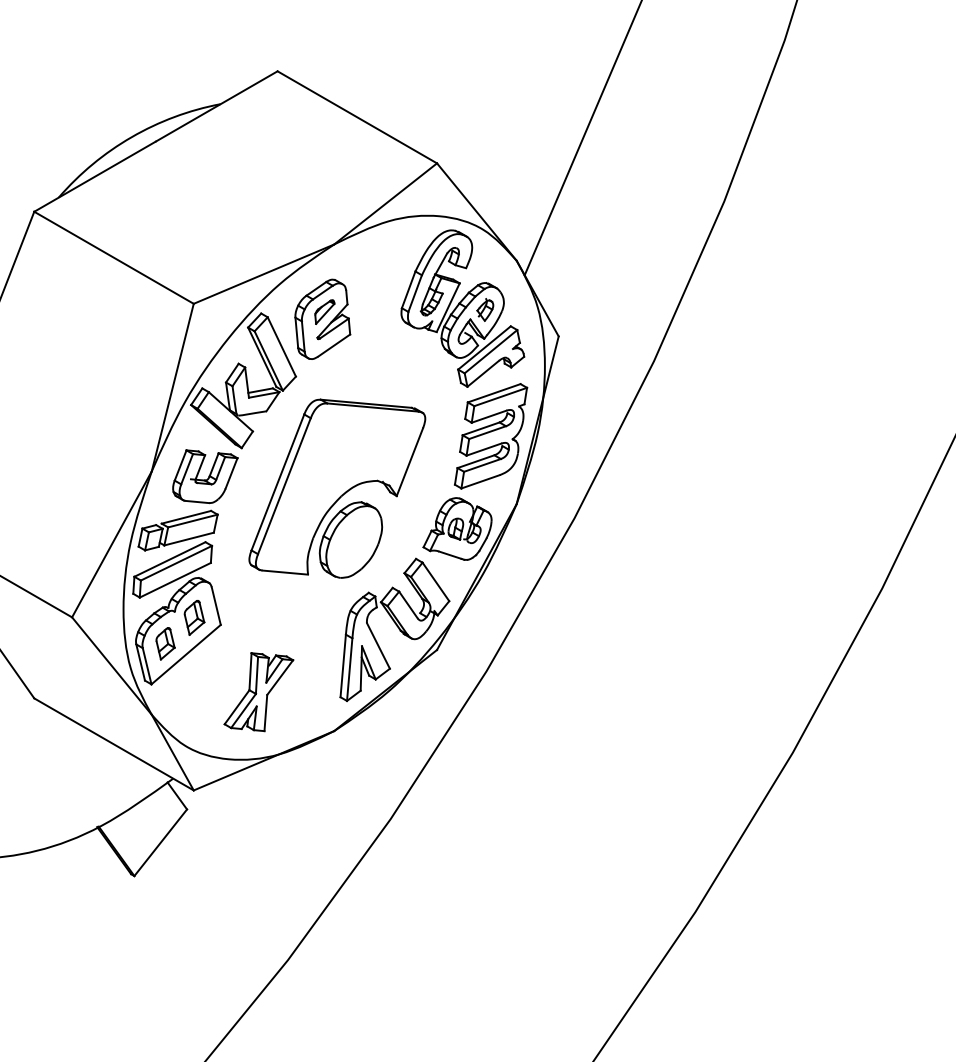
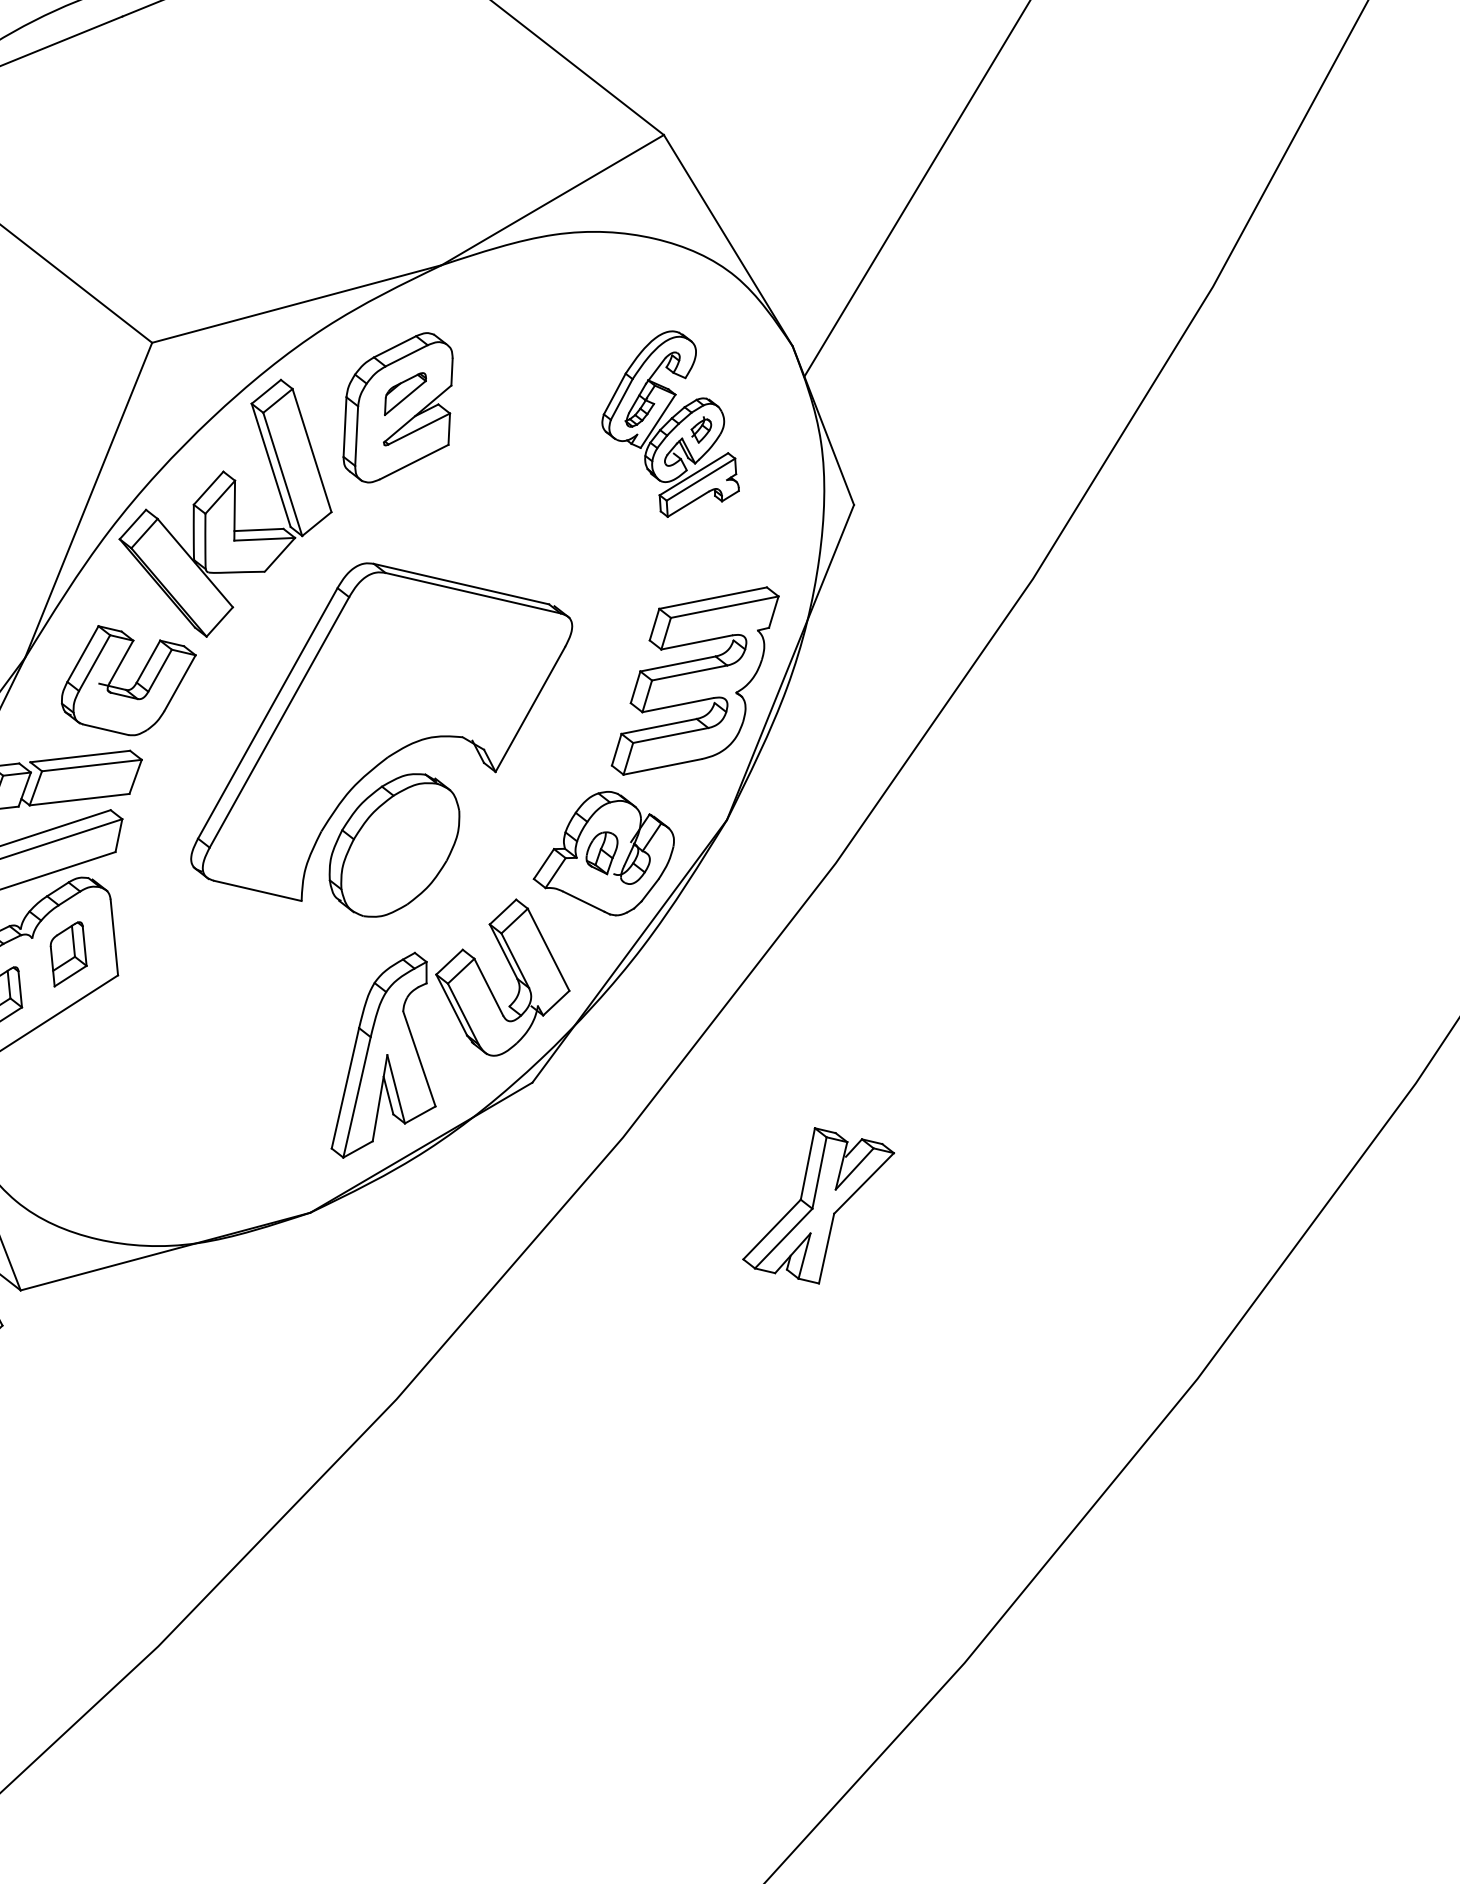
part: (462, 308) -> (674, 424), size x0.6
part: (258, 692) -> (817, 1206), moved

